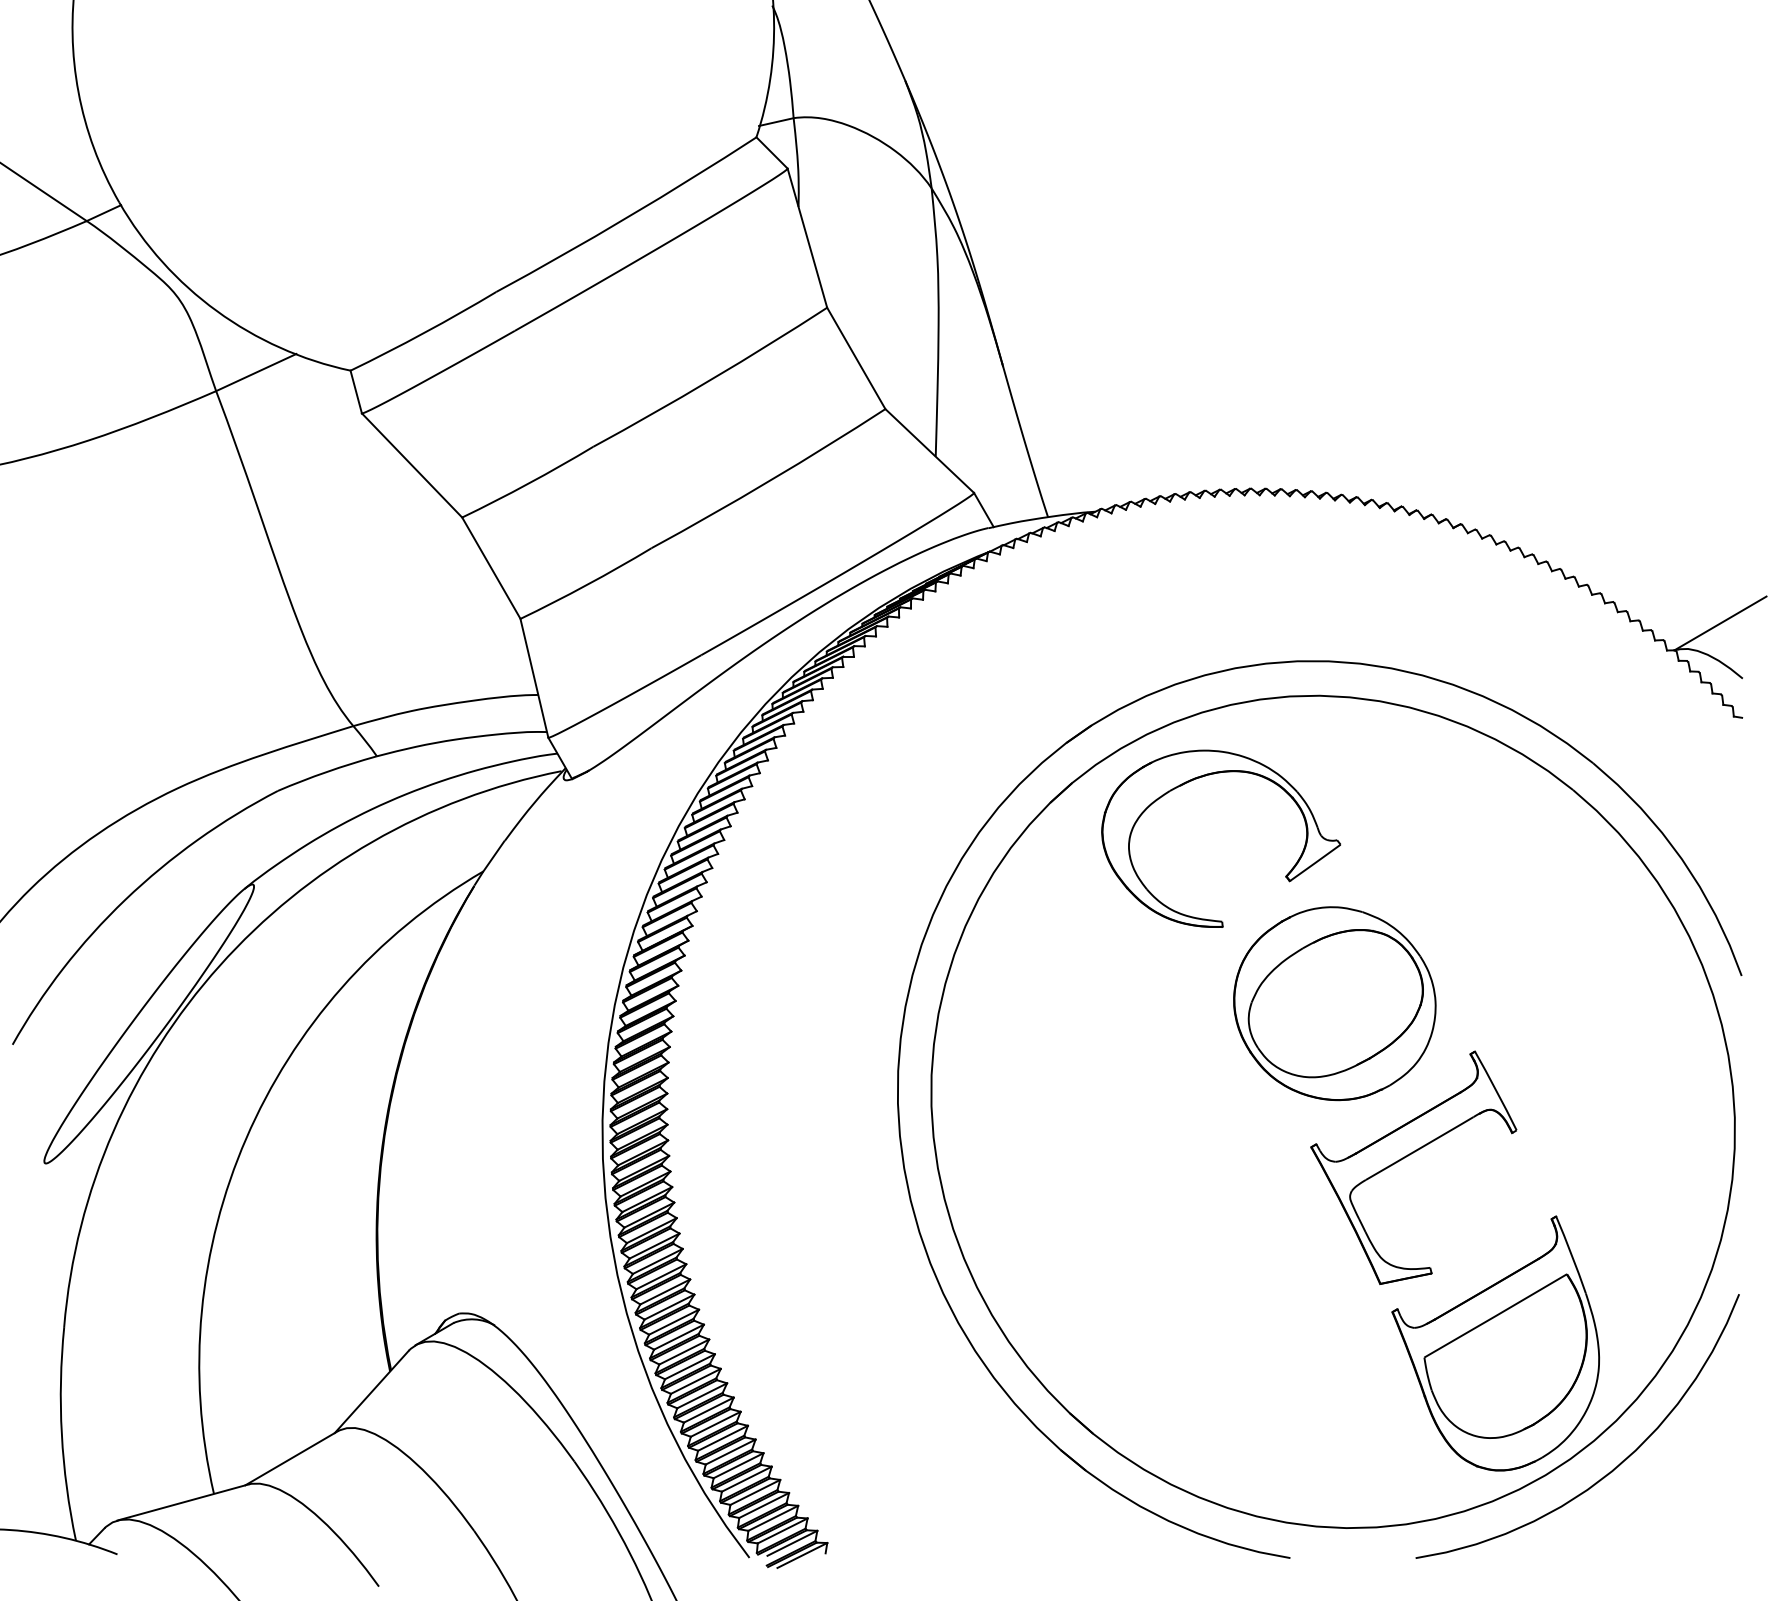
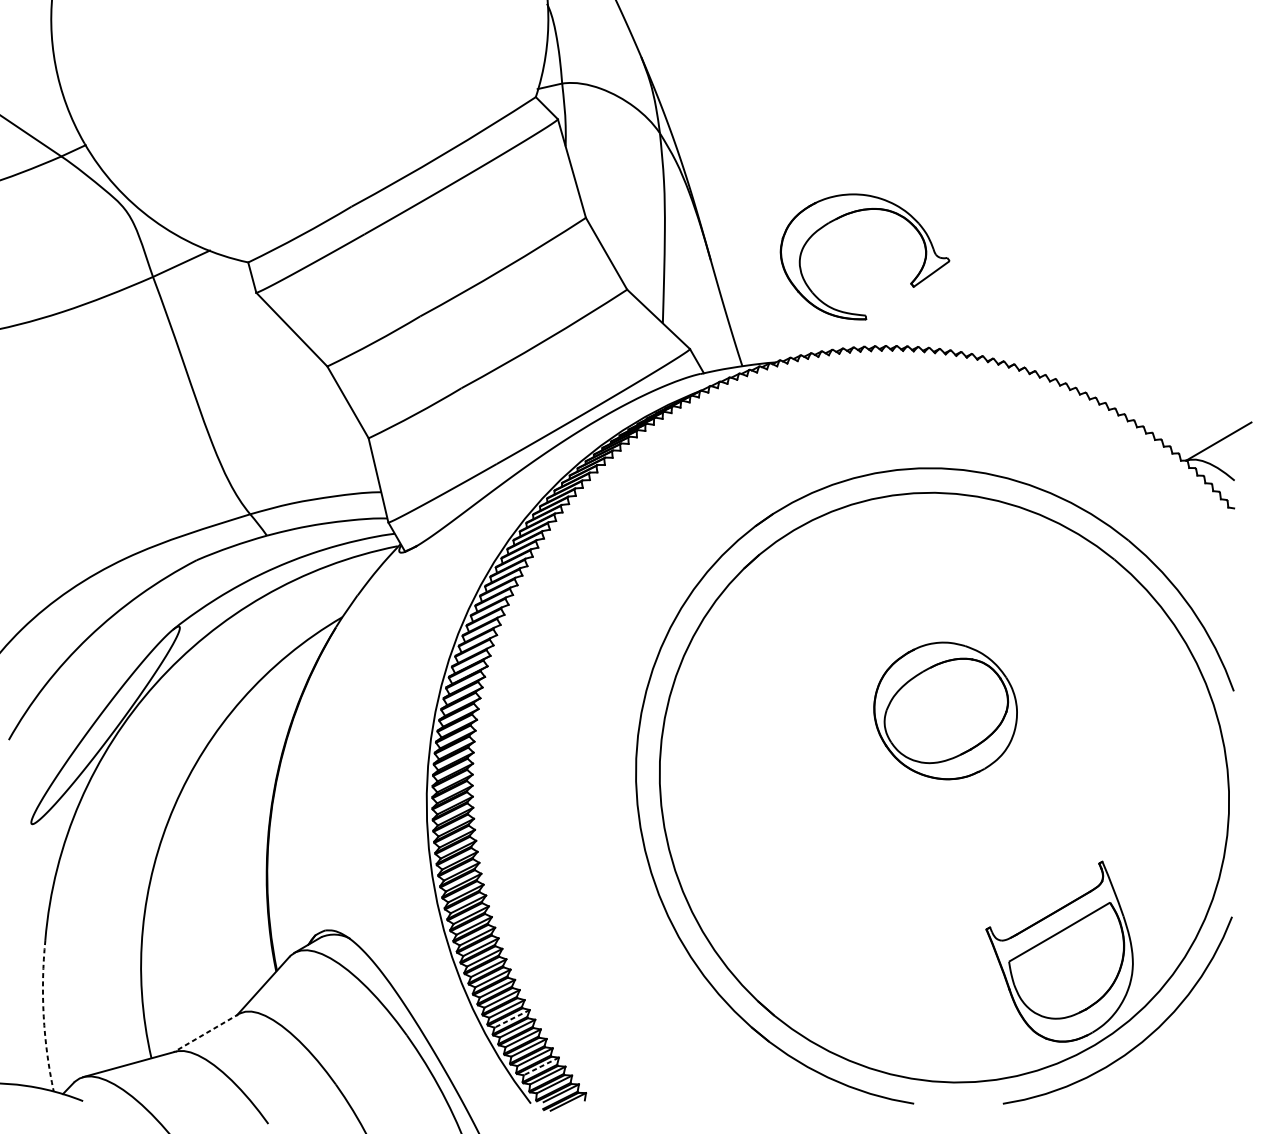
part: (1199, 778) -> (849, 214), moved
part: (1408, 1156) -> (997, 819), removed
arc: (61, 1434) -> (43, 1016), solid -> dashed
line: (723, 1438) -> (512, 1019), solid -> dashed
line: (291, 1458) -> (206, 1033), solid -> dashed
line: (764, 1505) -> (541, 1066), solid -> dashed

